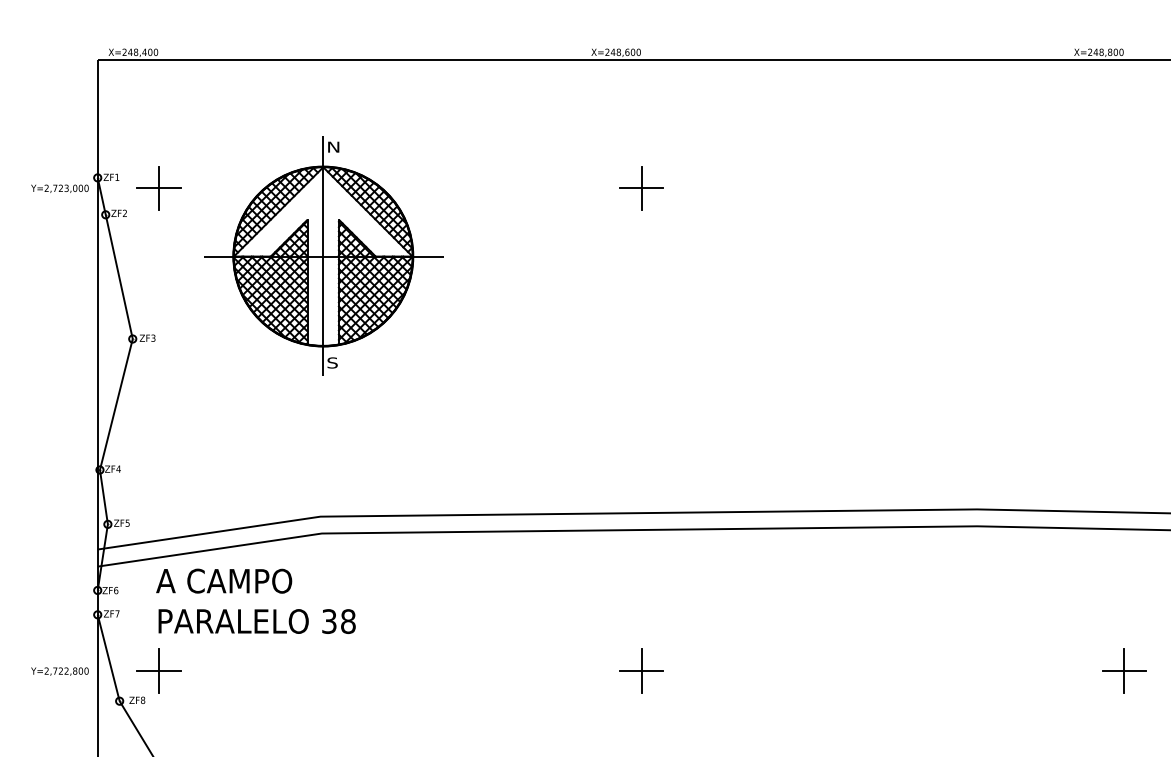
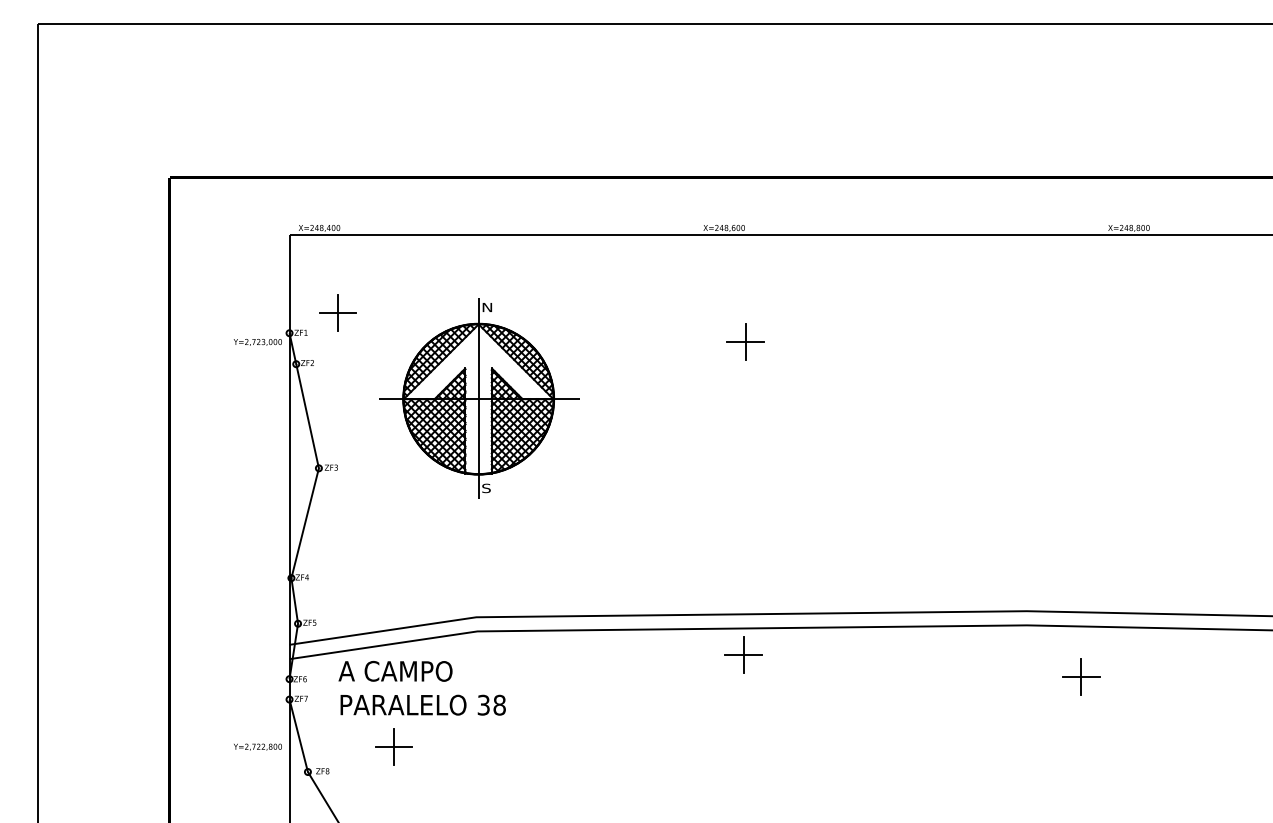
part: (158, 187) -> (337, 312), moved
part: (158, 670) -> (393, 746), moved
part: (641, 670) -> (743, 654), moved
part: (1124, 670) -> (1081, 676), moved

